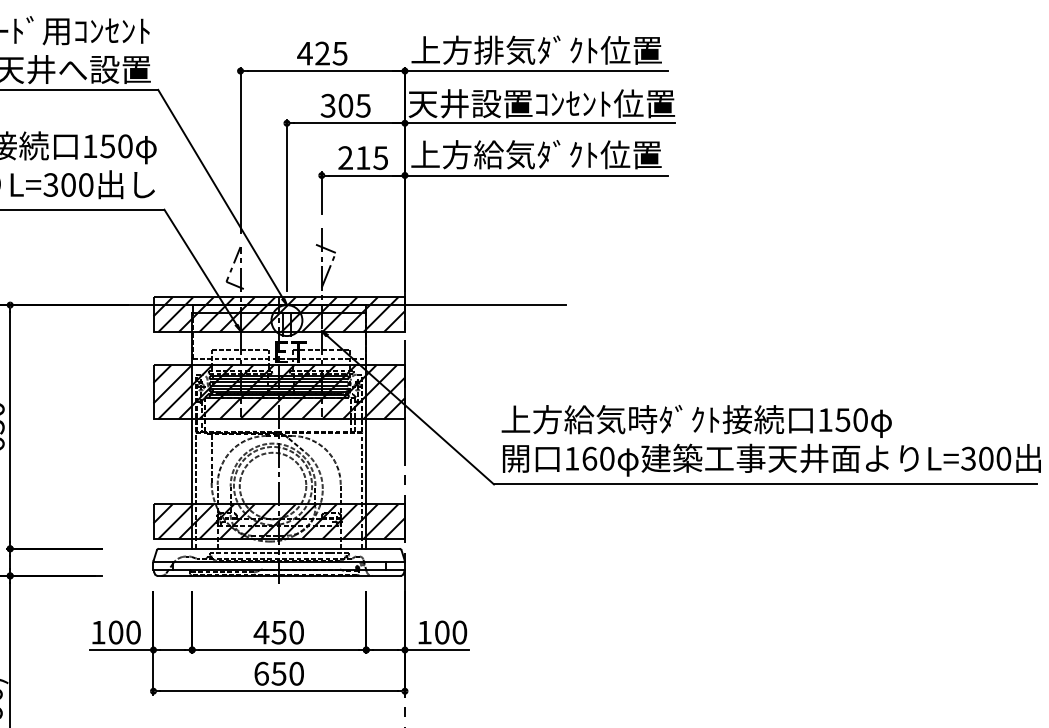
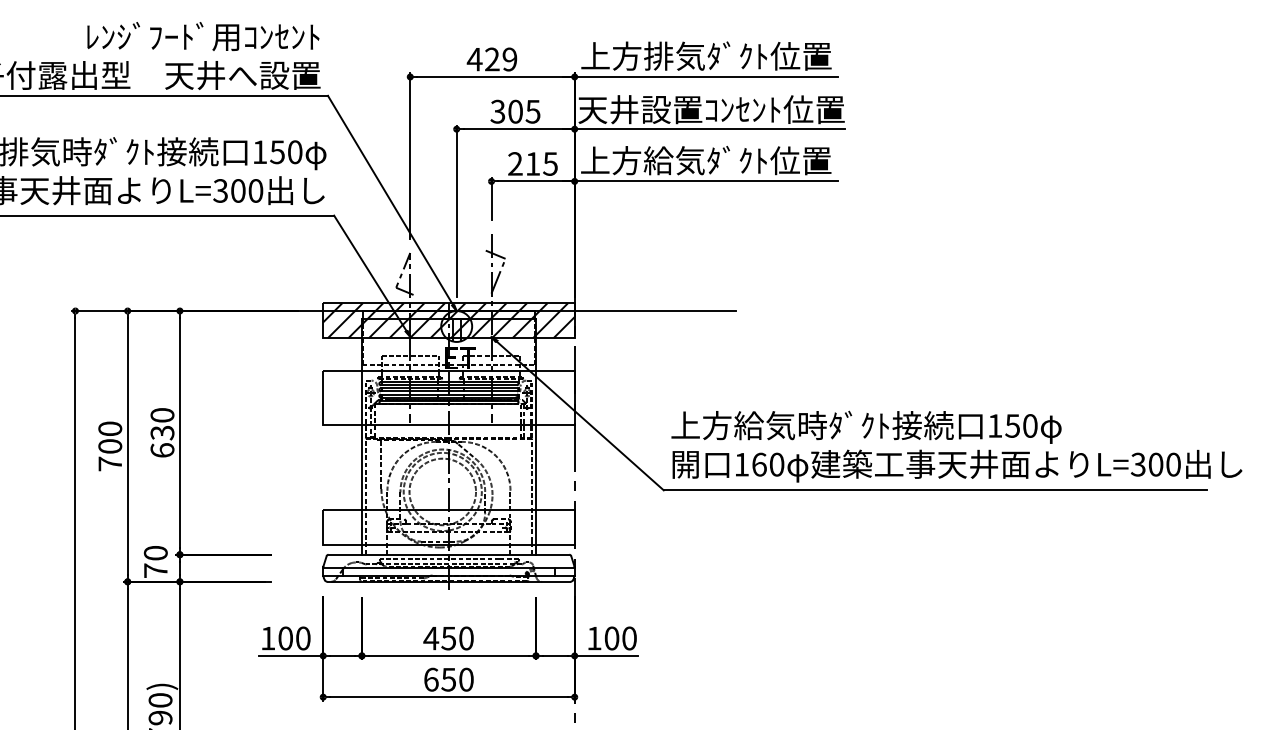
text: (339, 53) -> (509, 59), 425 -> 429
hatch: (278, 391) -> (448, 397), removed
hatch: (278, 521) -> (448, 527), removed

